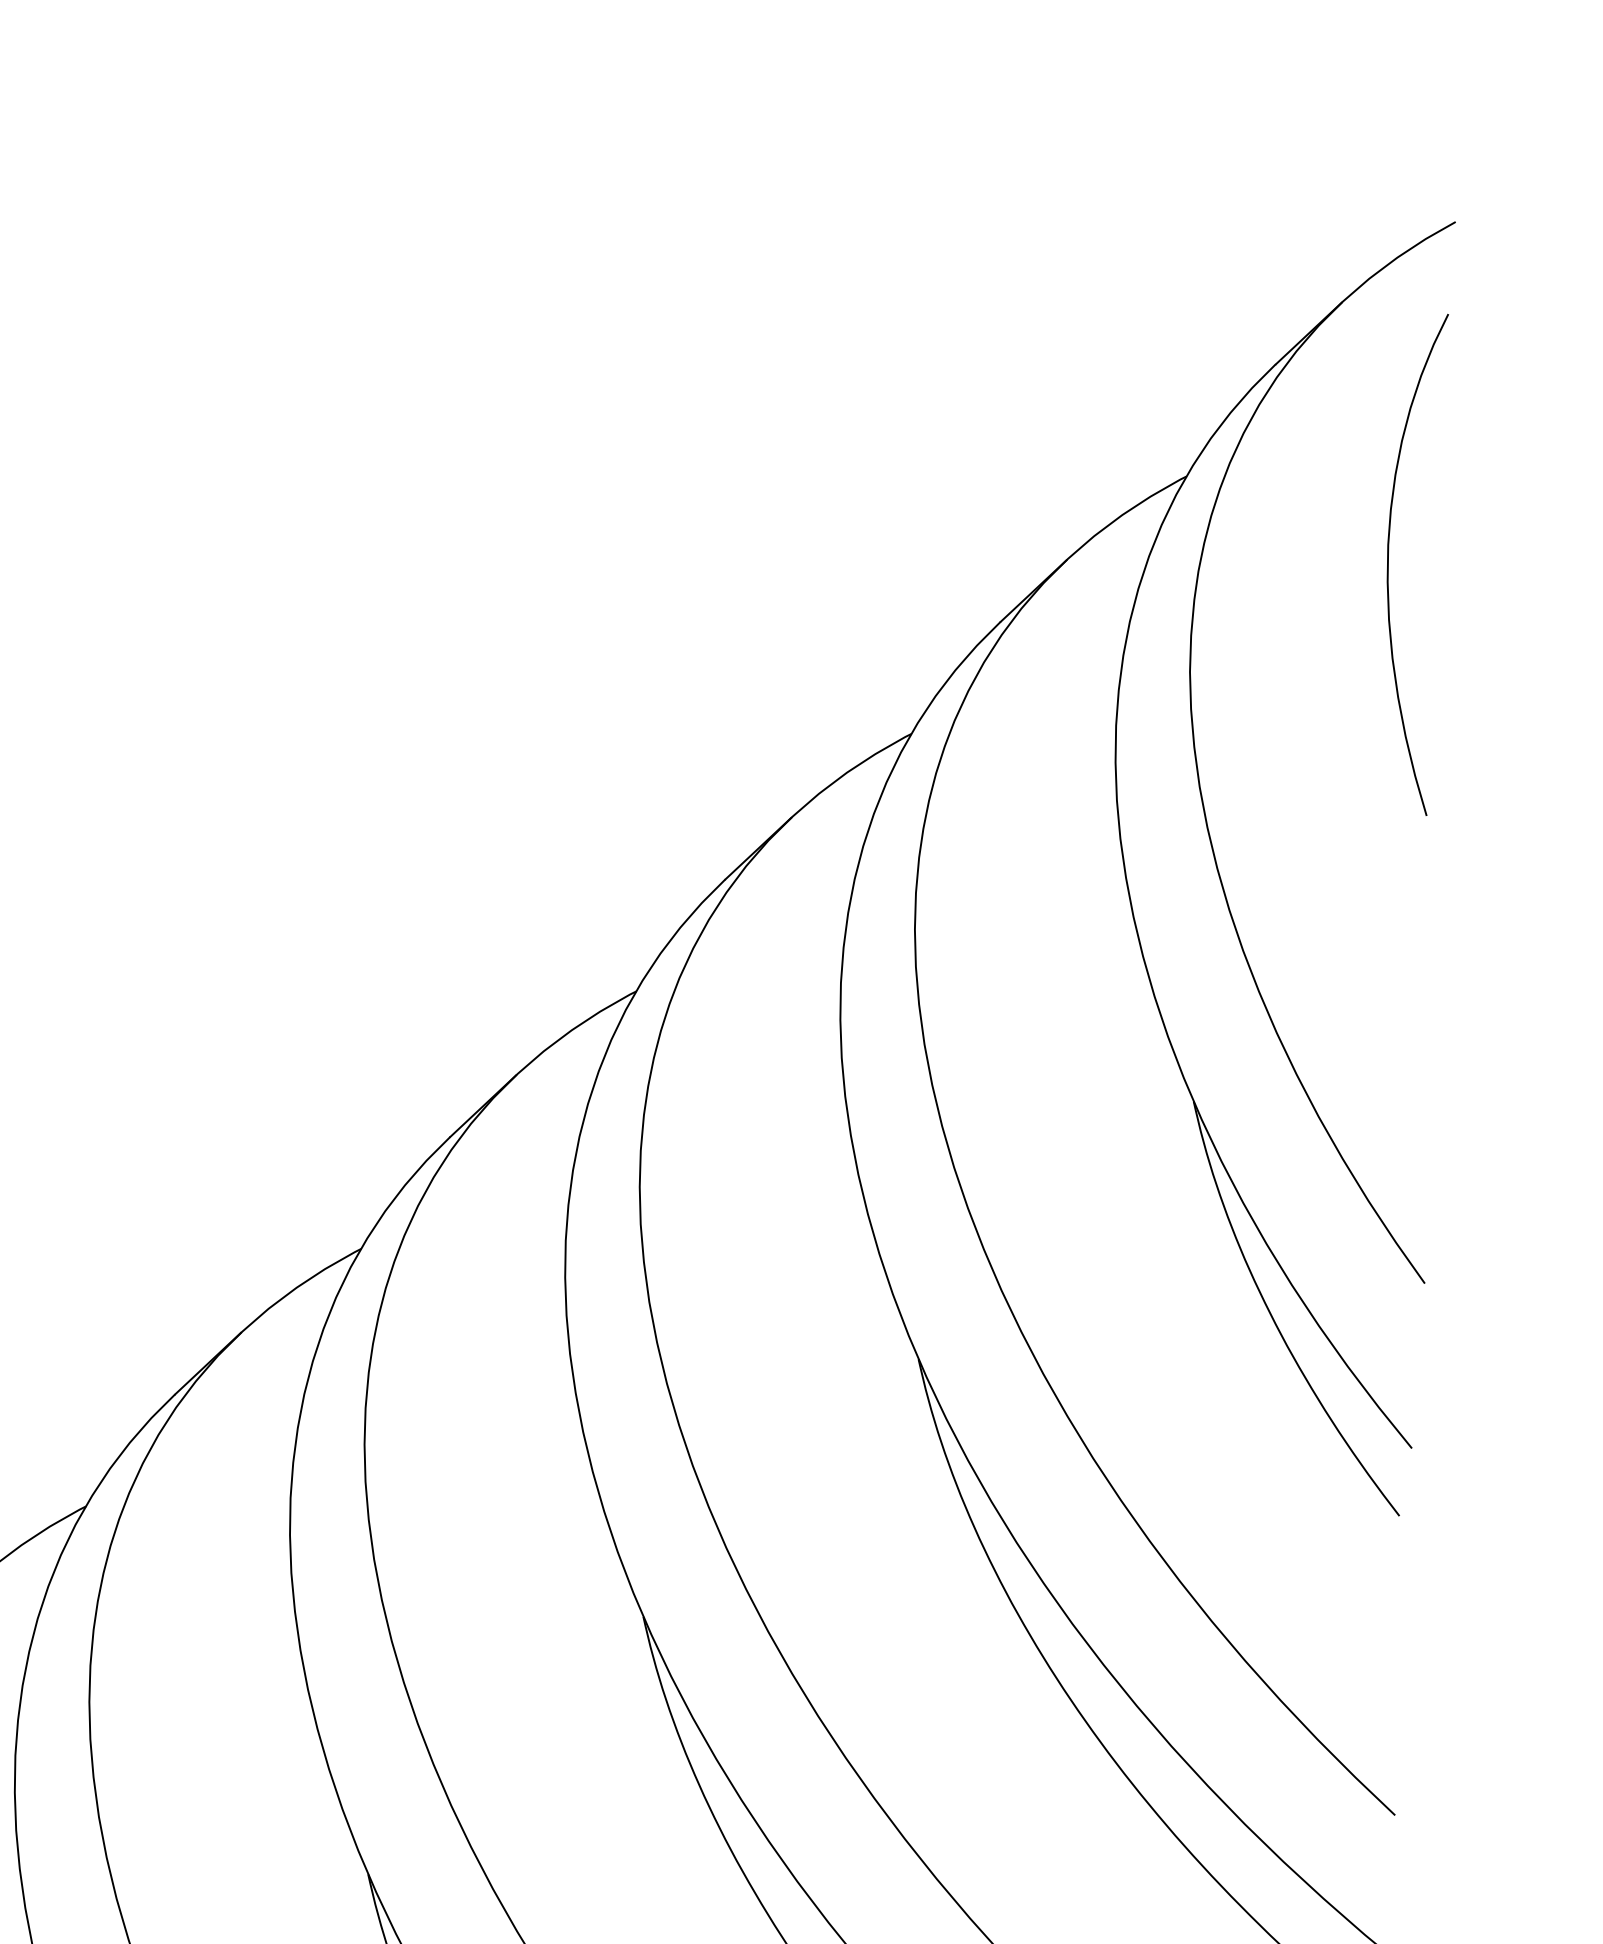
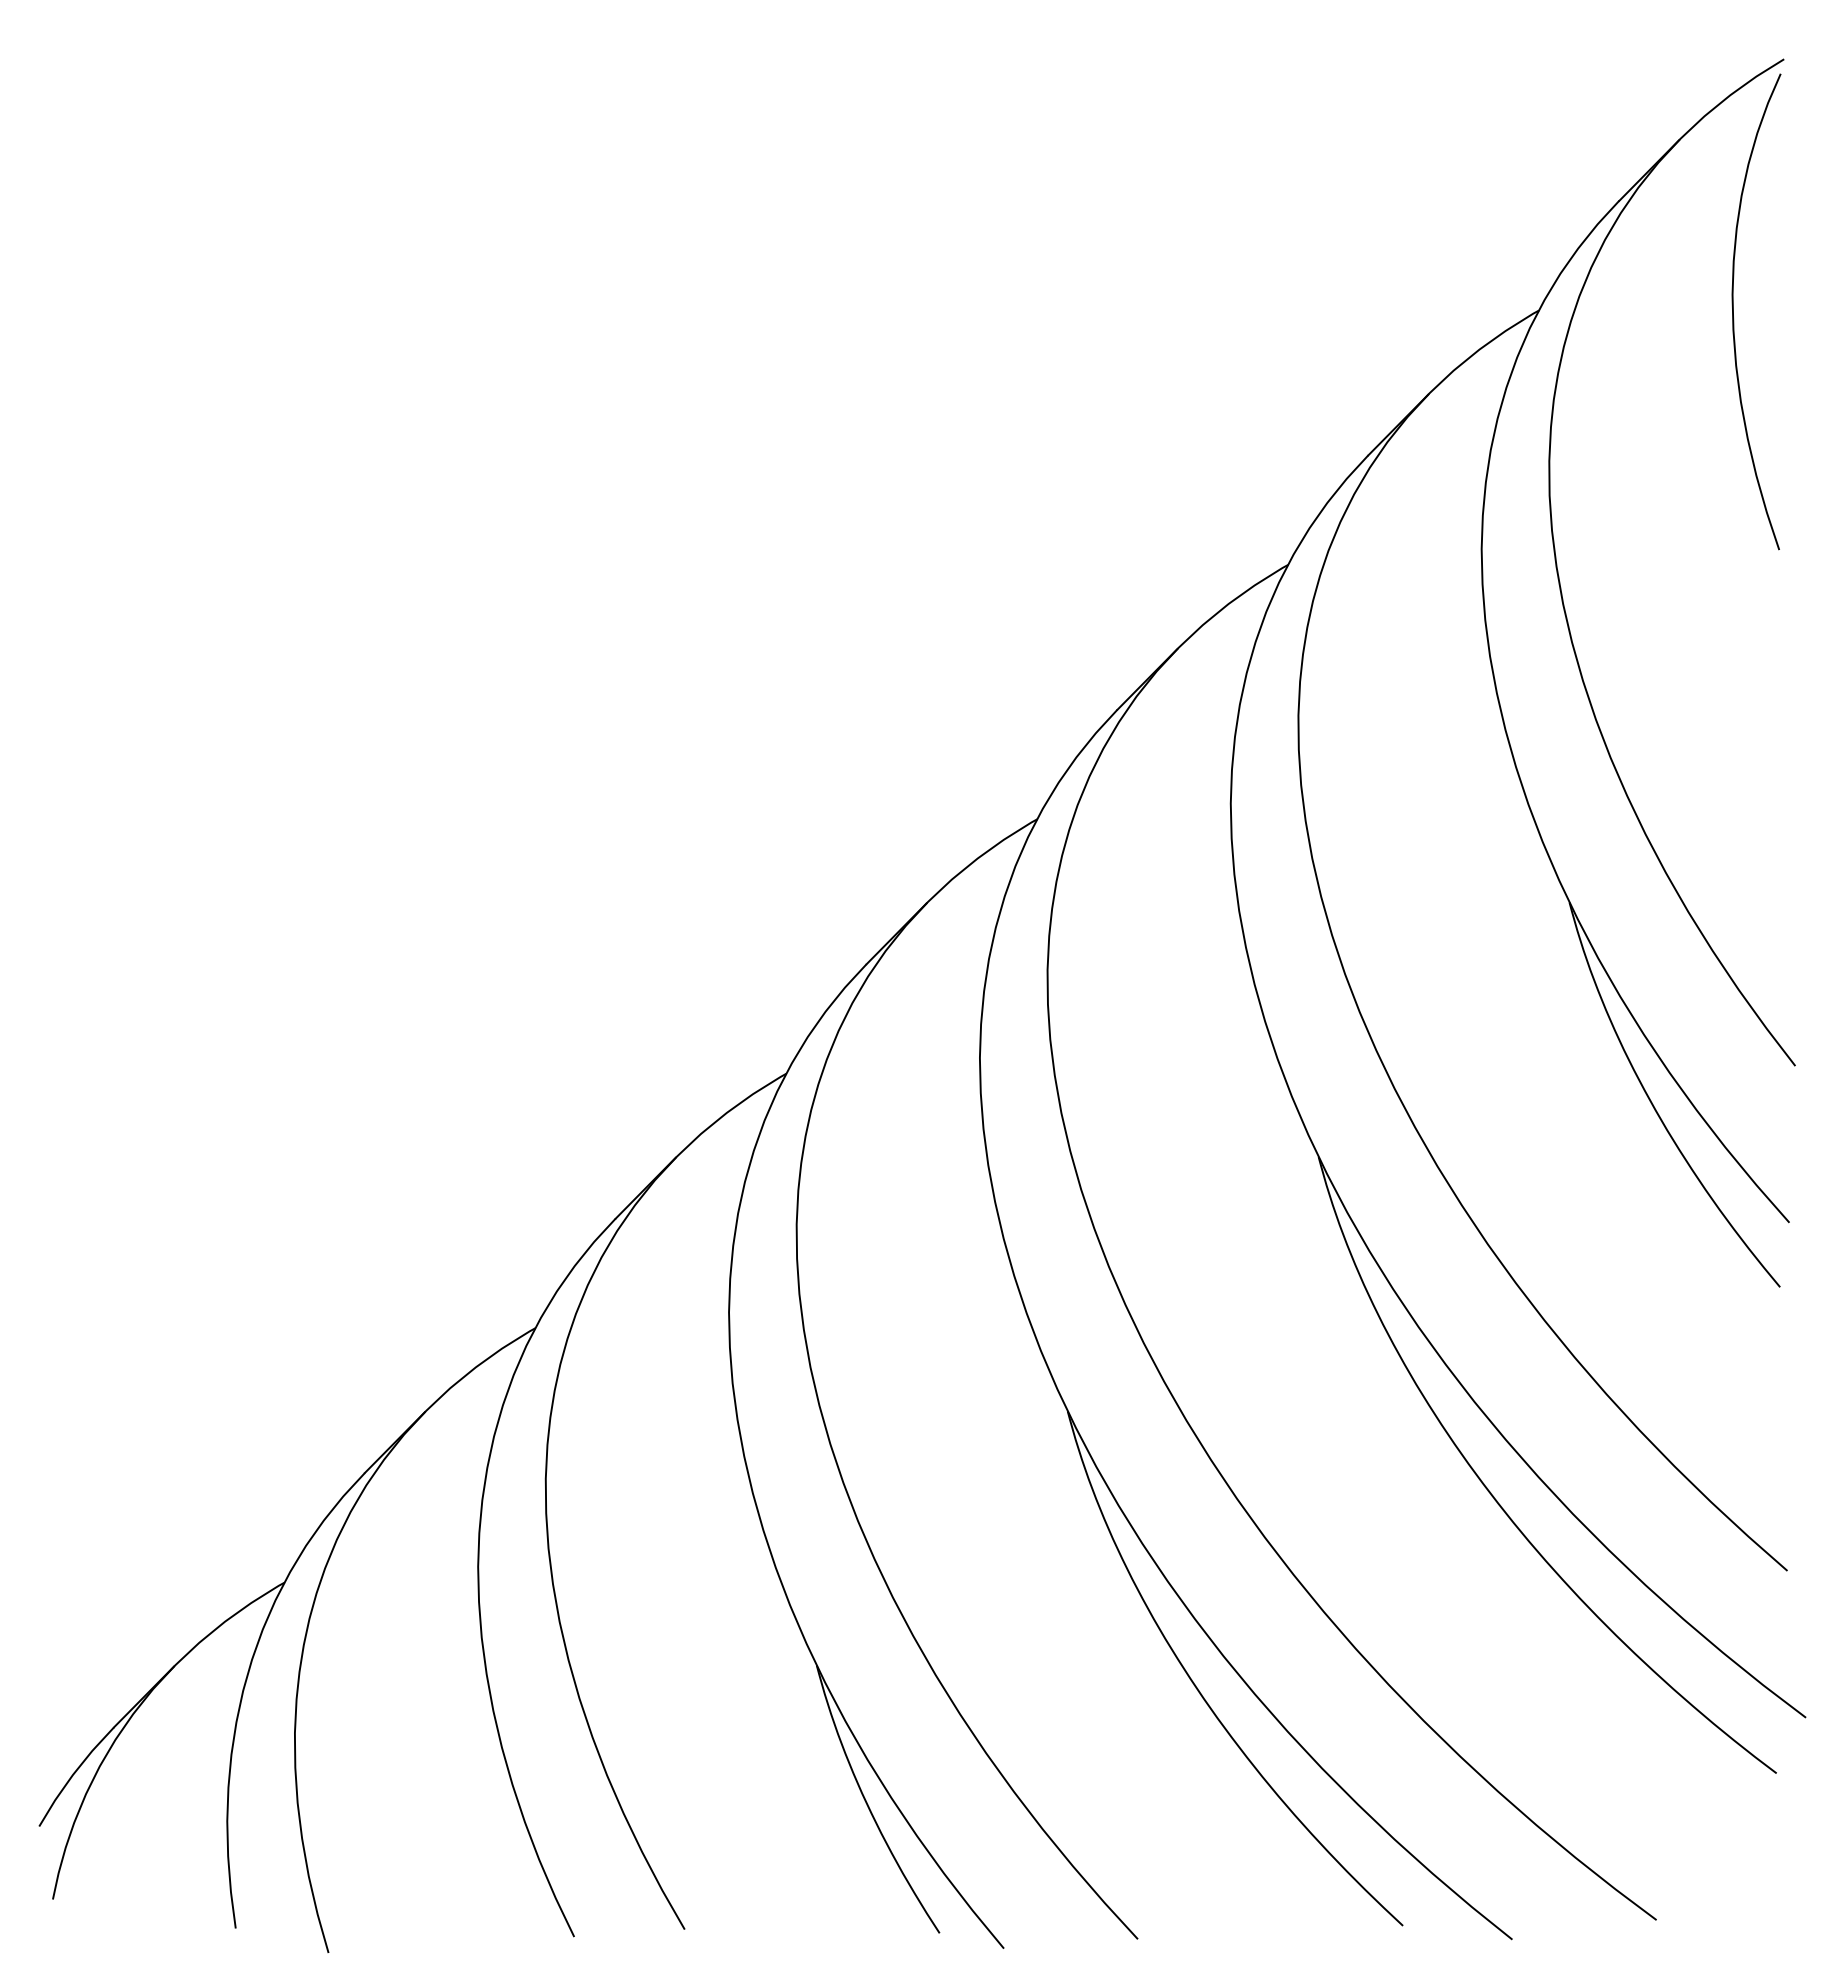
curve: (1388, 562) -> (1733, 311), moved

